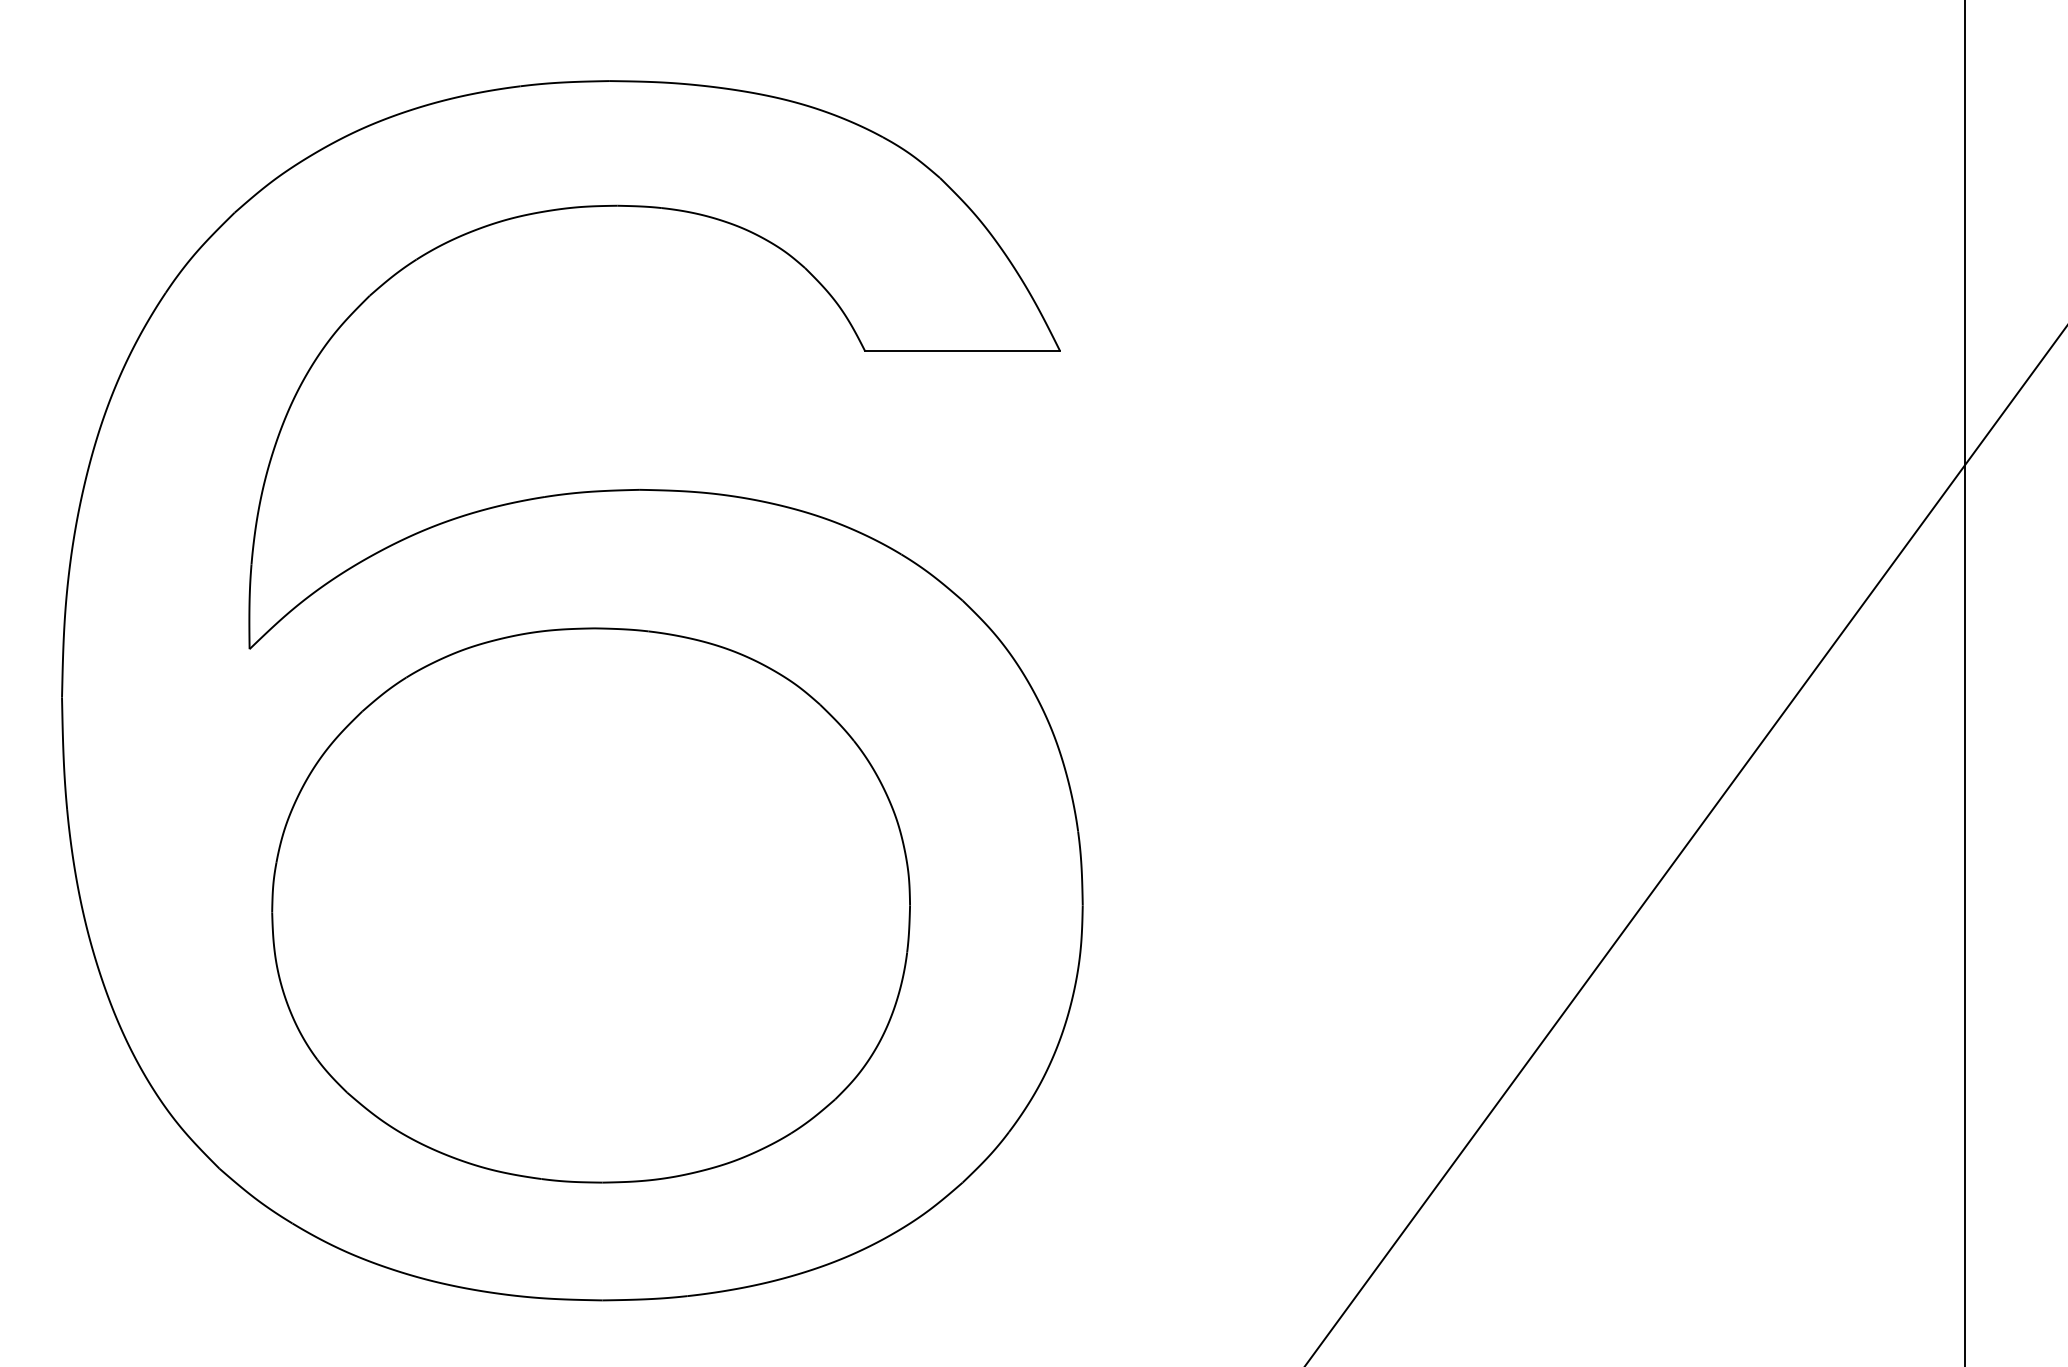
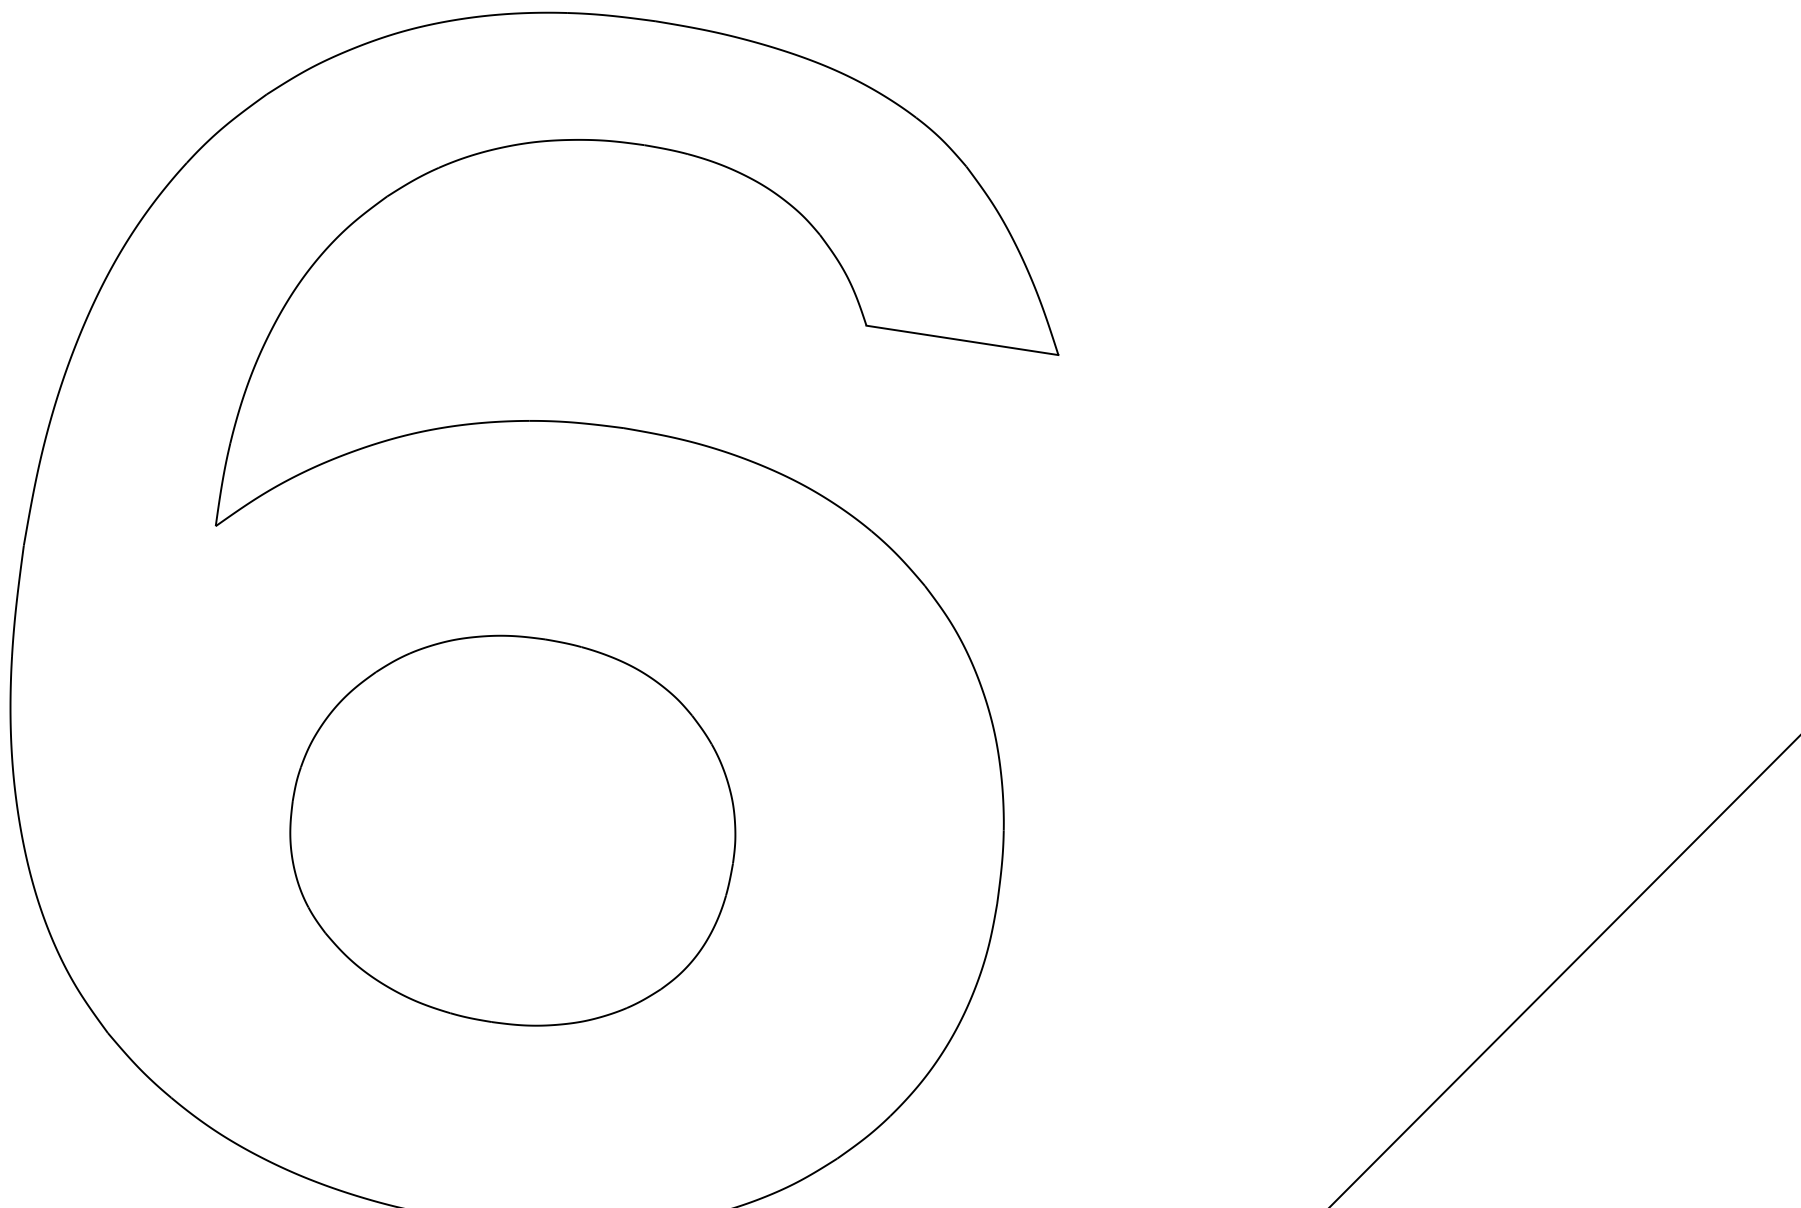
part: (590, 905) -> (512, 829), size x0.7

